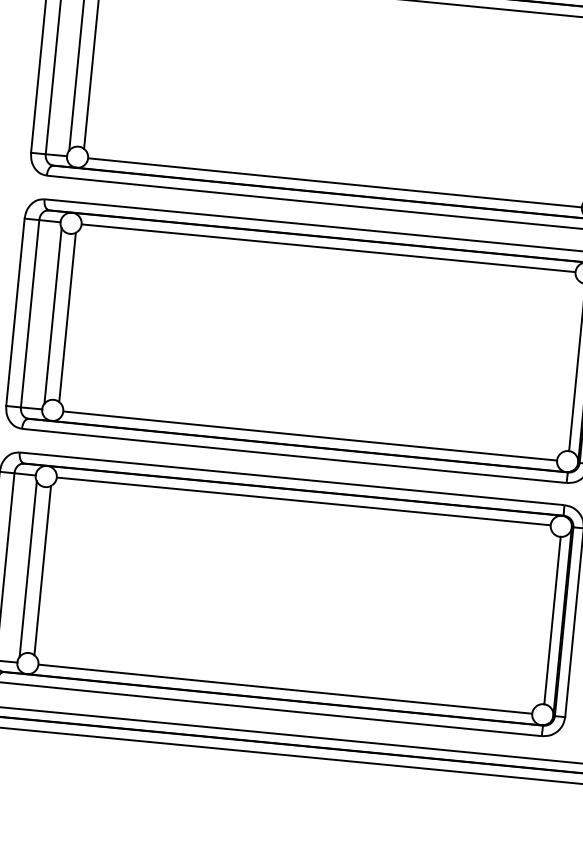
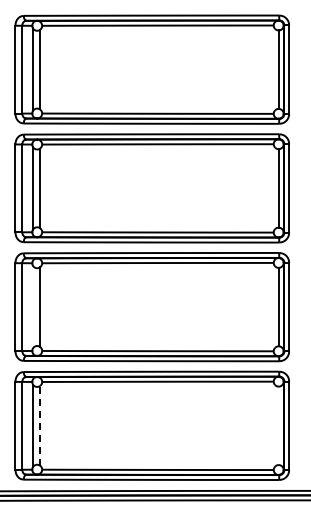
line: (54, 314) -> (33, 306), removed
line: (42, 569) -> (39, 425), solid -> dashed
line: (551, 619) -> (278, 425), removed

